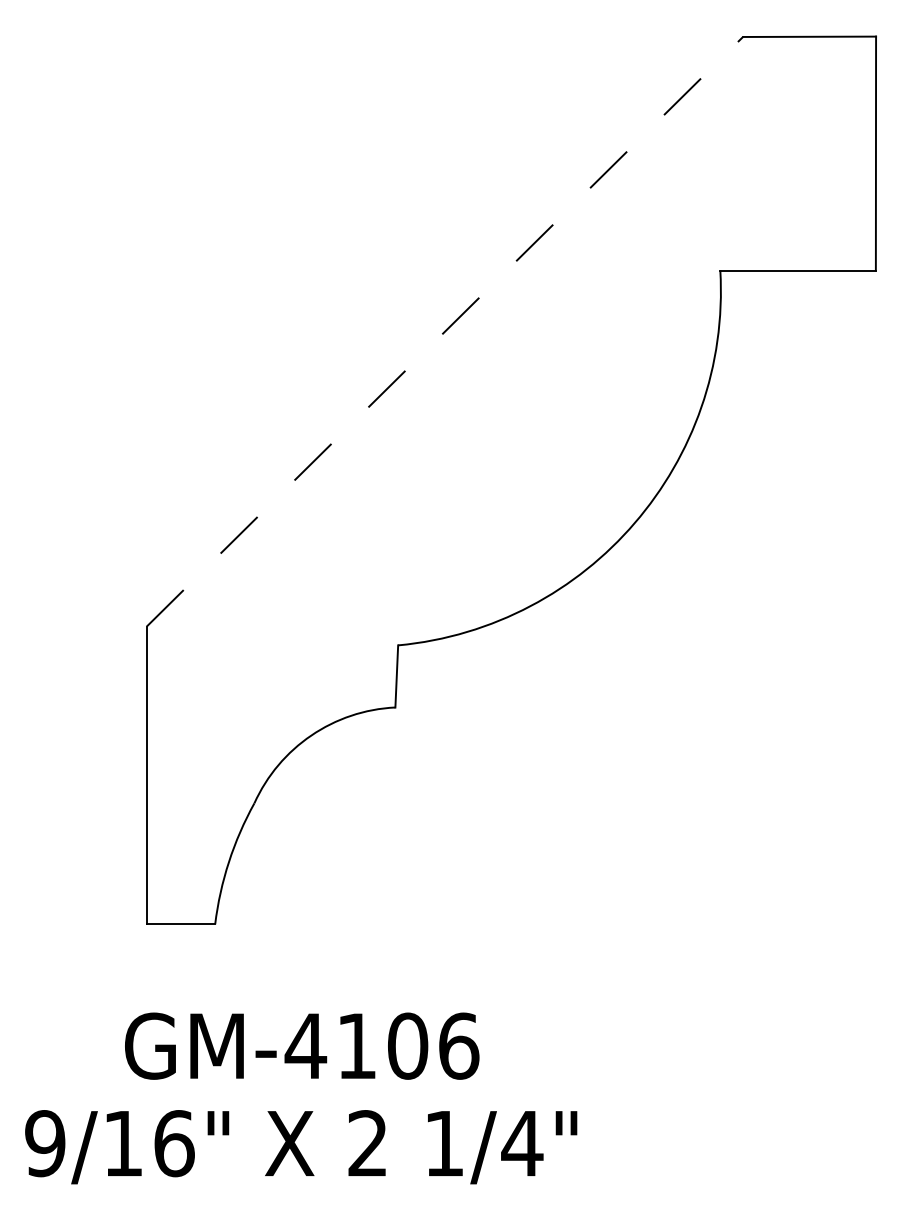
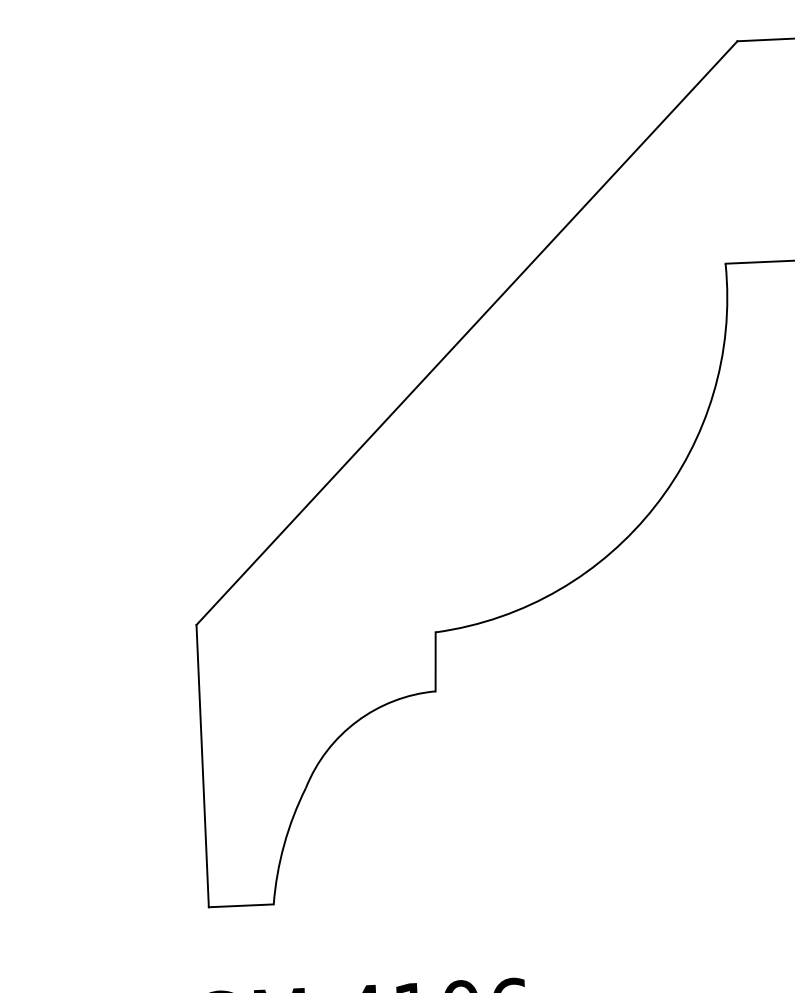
line: (445, 331) -> (467, 332), dashed -> solid

